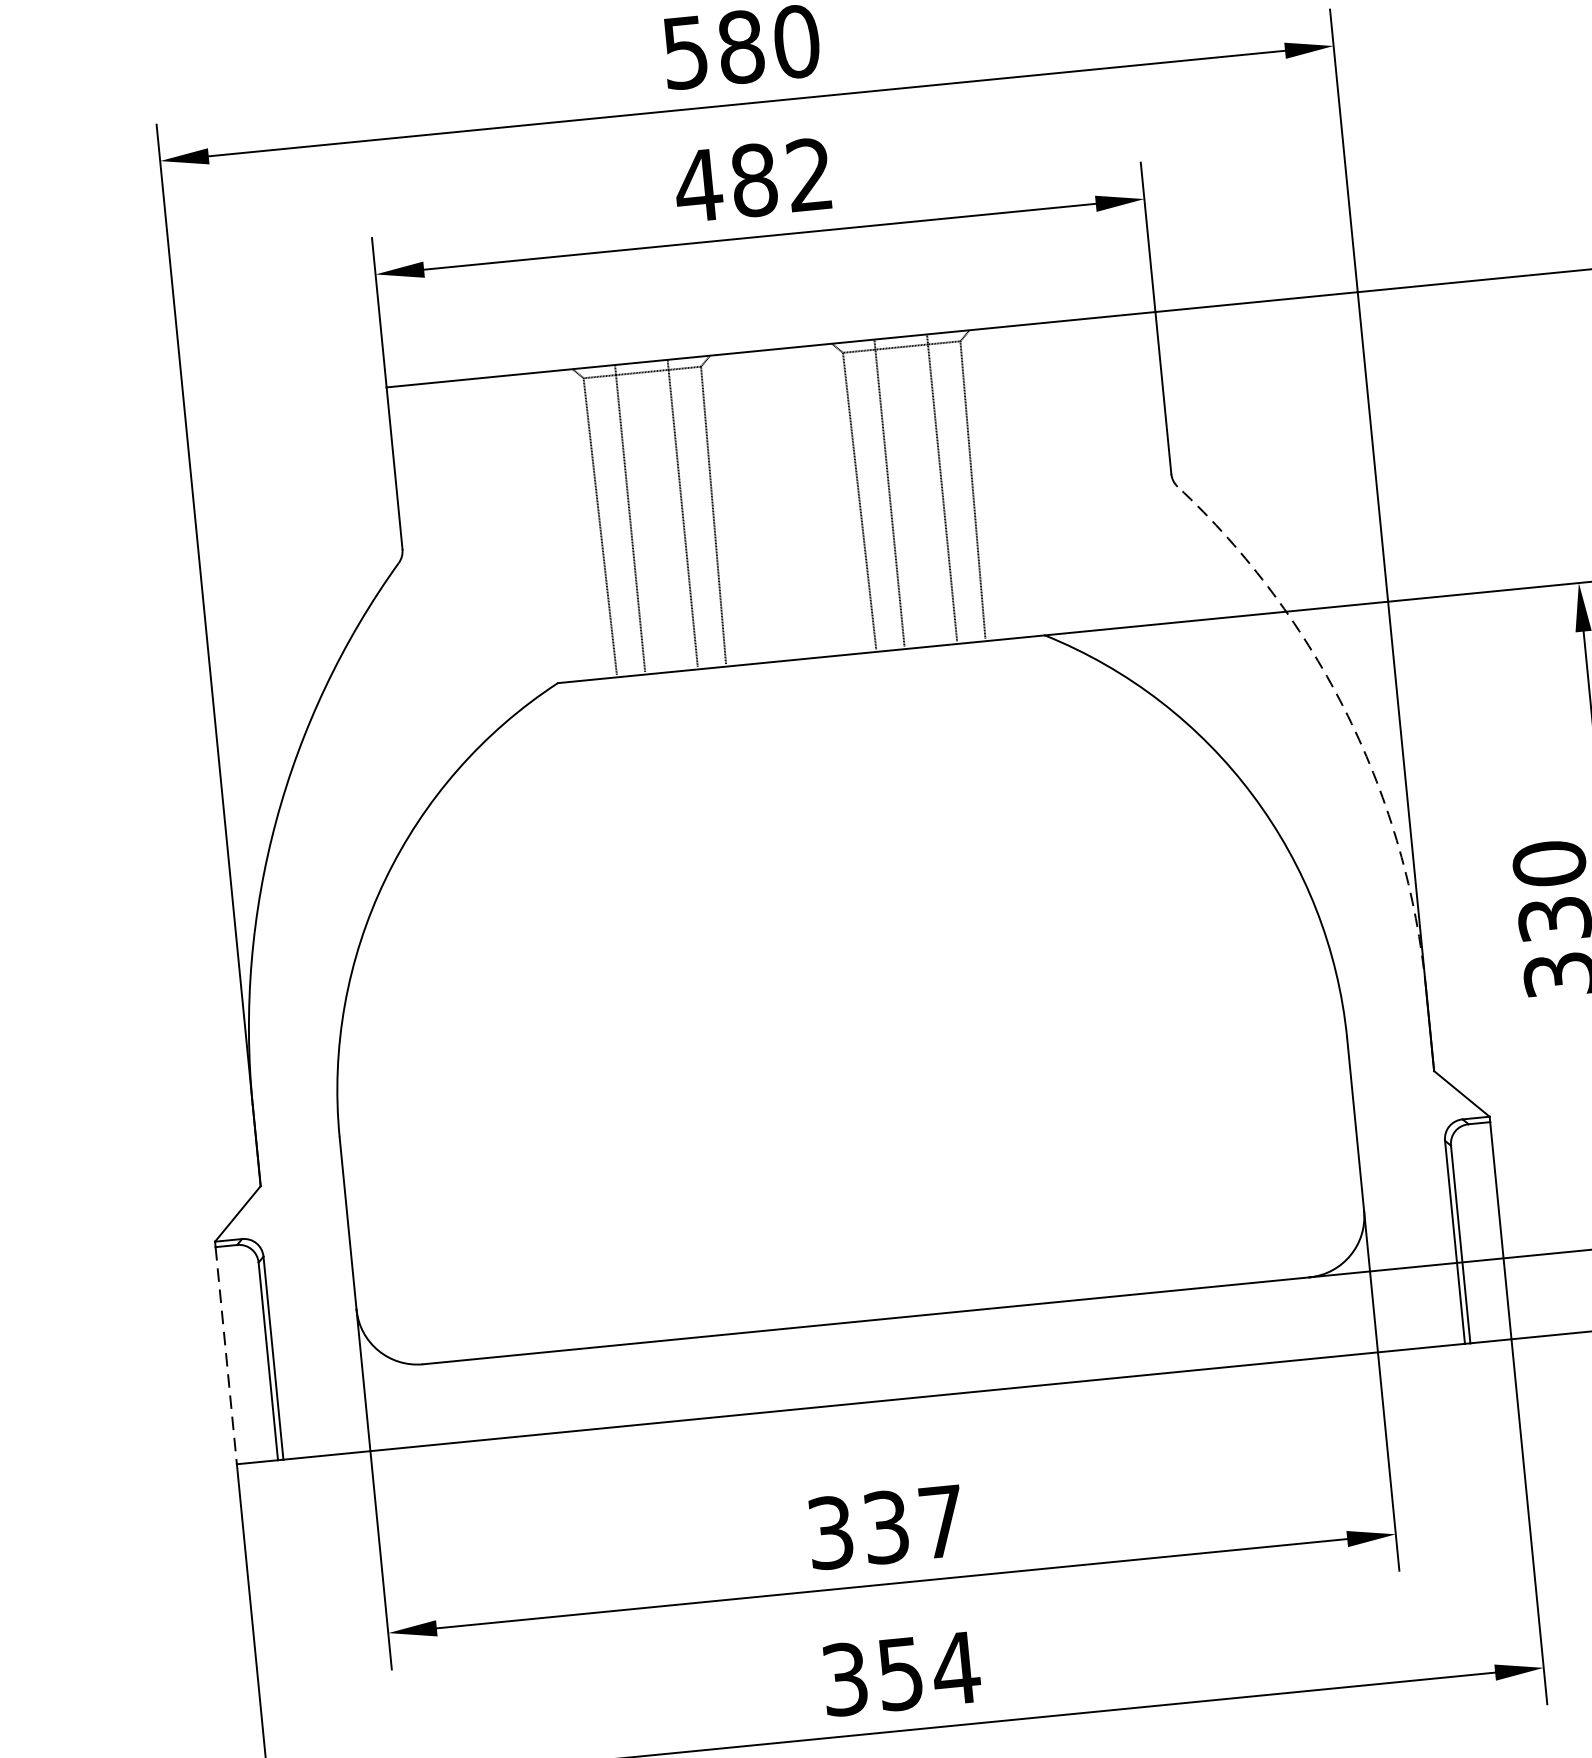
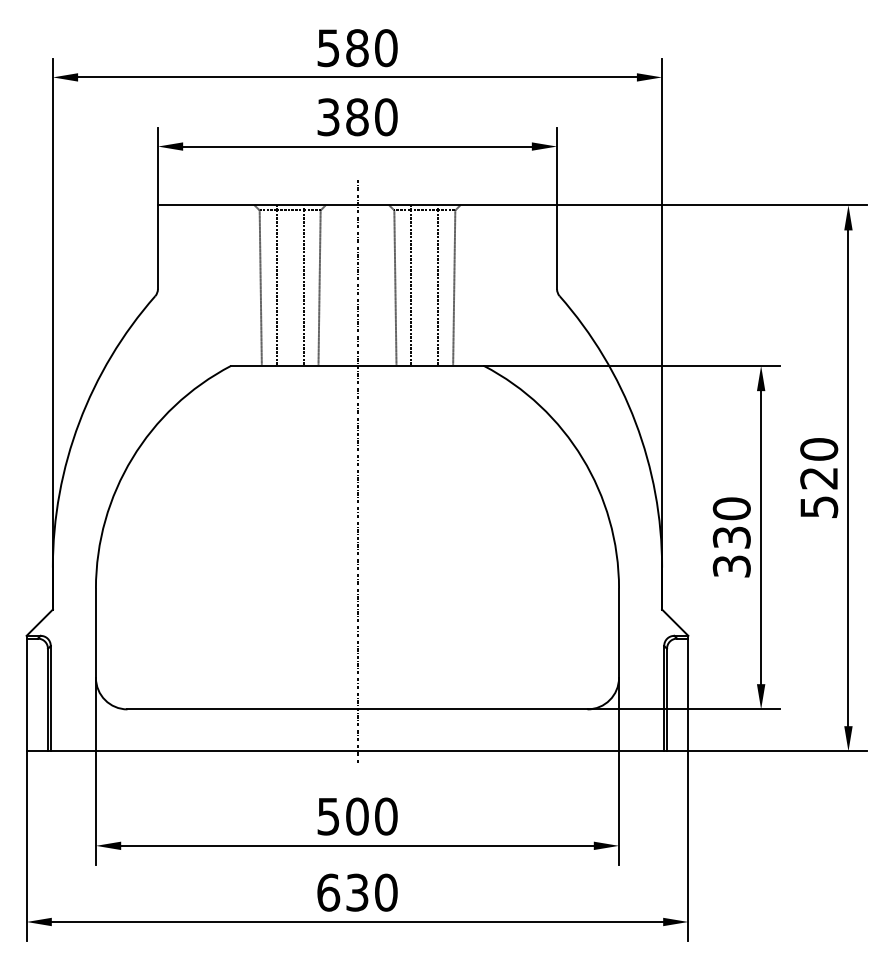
text: (752, 180) -> (356, 117), 482 -> 380
arc: (1347, 715) -> (635, 422), dashed -> solid
line: (821, 862) -> (357, 471), added
line: (226, 1356) -> (26, 695), dashed -> solid
text: (886, 1527) -> (357, 816), 337 -> 500
text: (900, 1673) -> (357, 892), 354 -> 630

